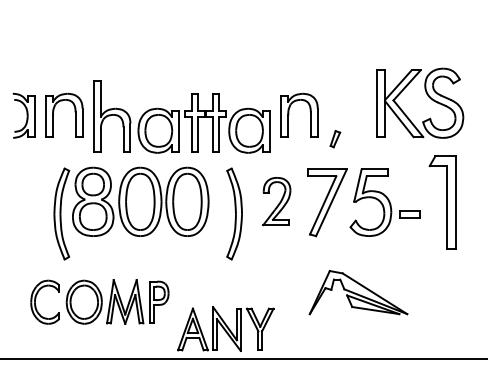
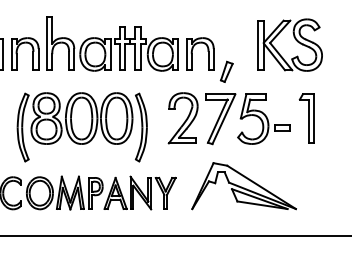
part: (181, 116) -> (112, 43), moved
part: (335, 138) -> (226, 71), size x1.67
part: (276, 201) -> (183, 118), size x1.43
part: (442, 201) -> (306, 118), size x0.71
part: (234, 213) -> (141, 127), moved
part: (358, 292) -> (244, 186), size x1.43
part: (225, 328) -> (139, 192), moved

